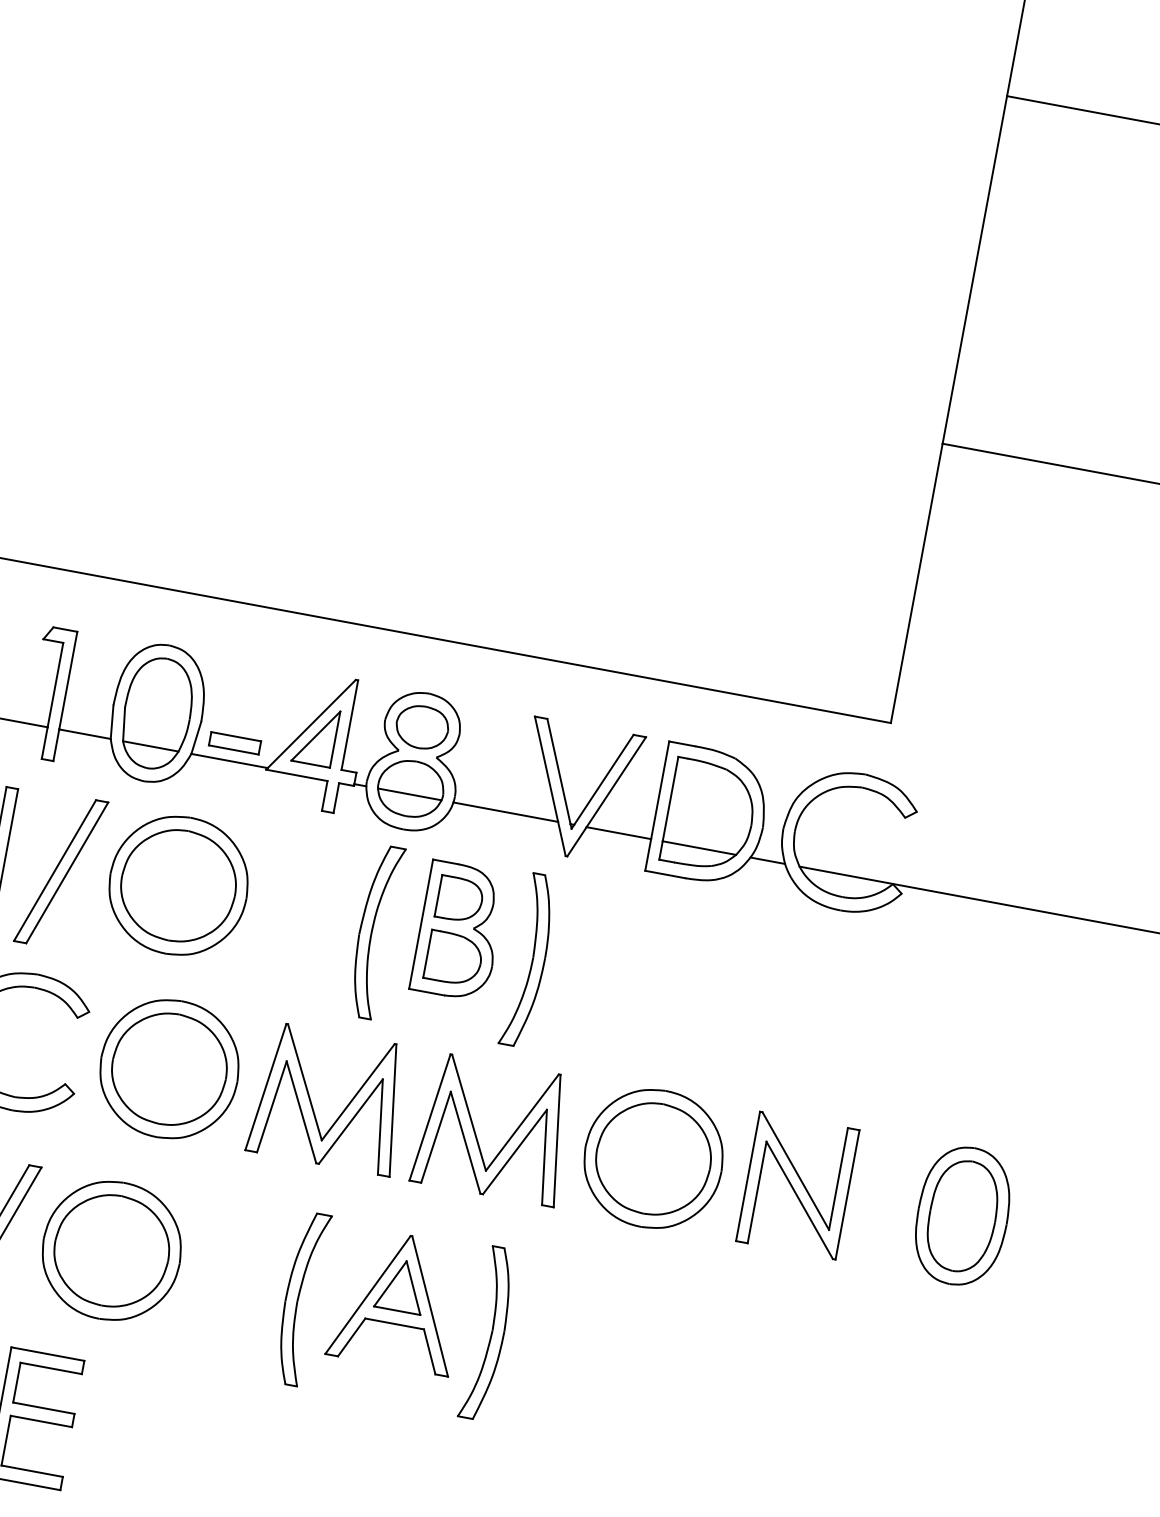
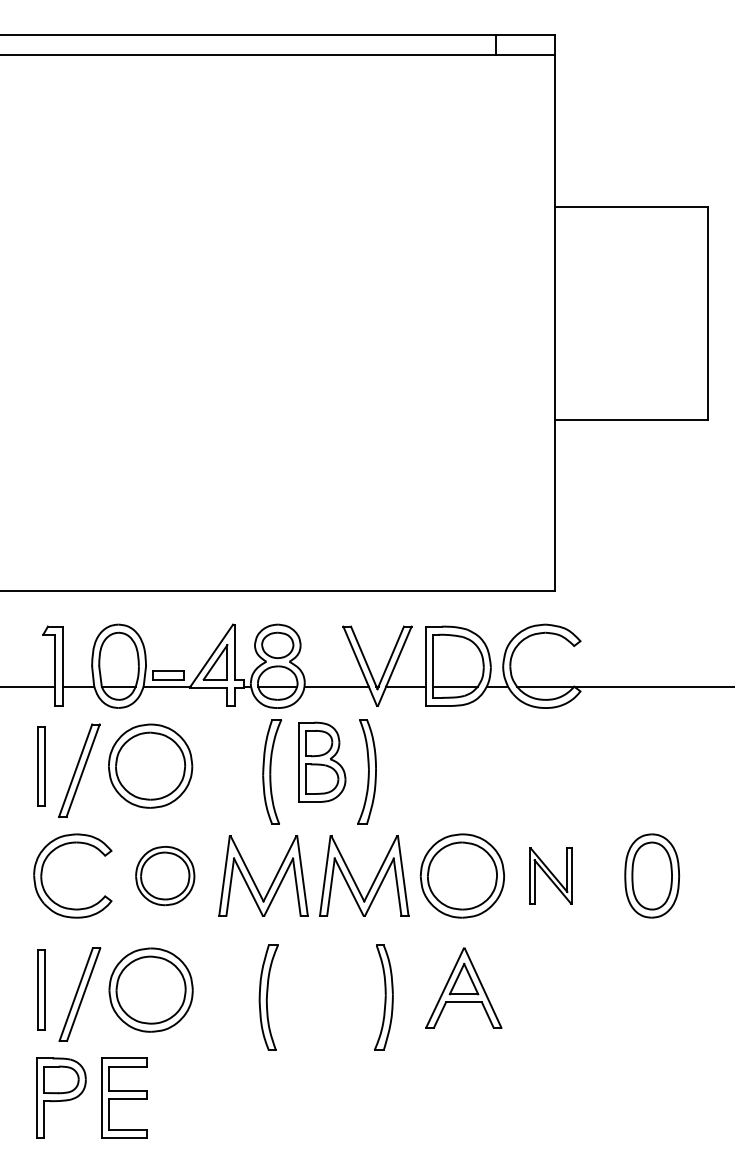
part: (168, 1068) -> (164, 875), size x0.7
part: (797, 1184) -> (550, 875), size x0.7
part: (398, 1299) -> (463, 987), moved

